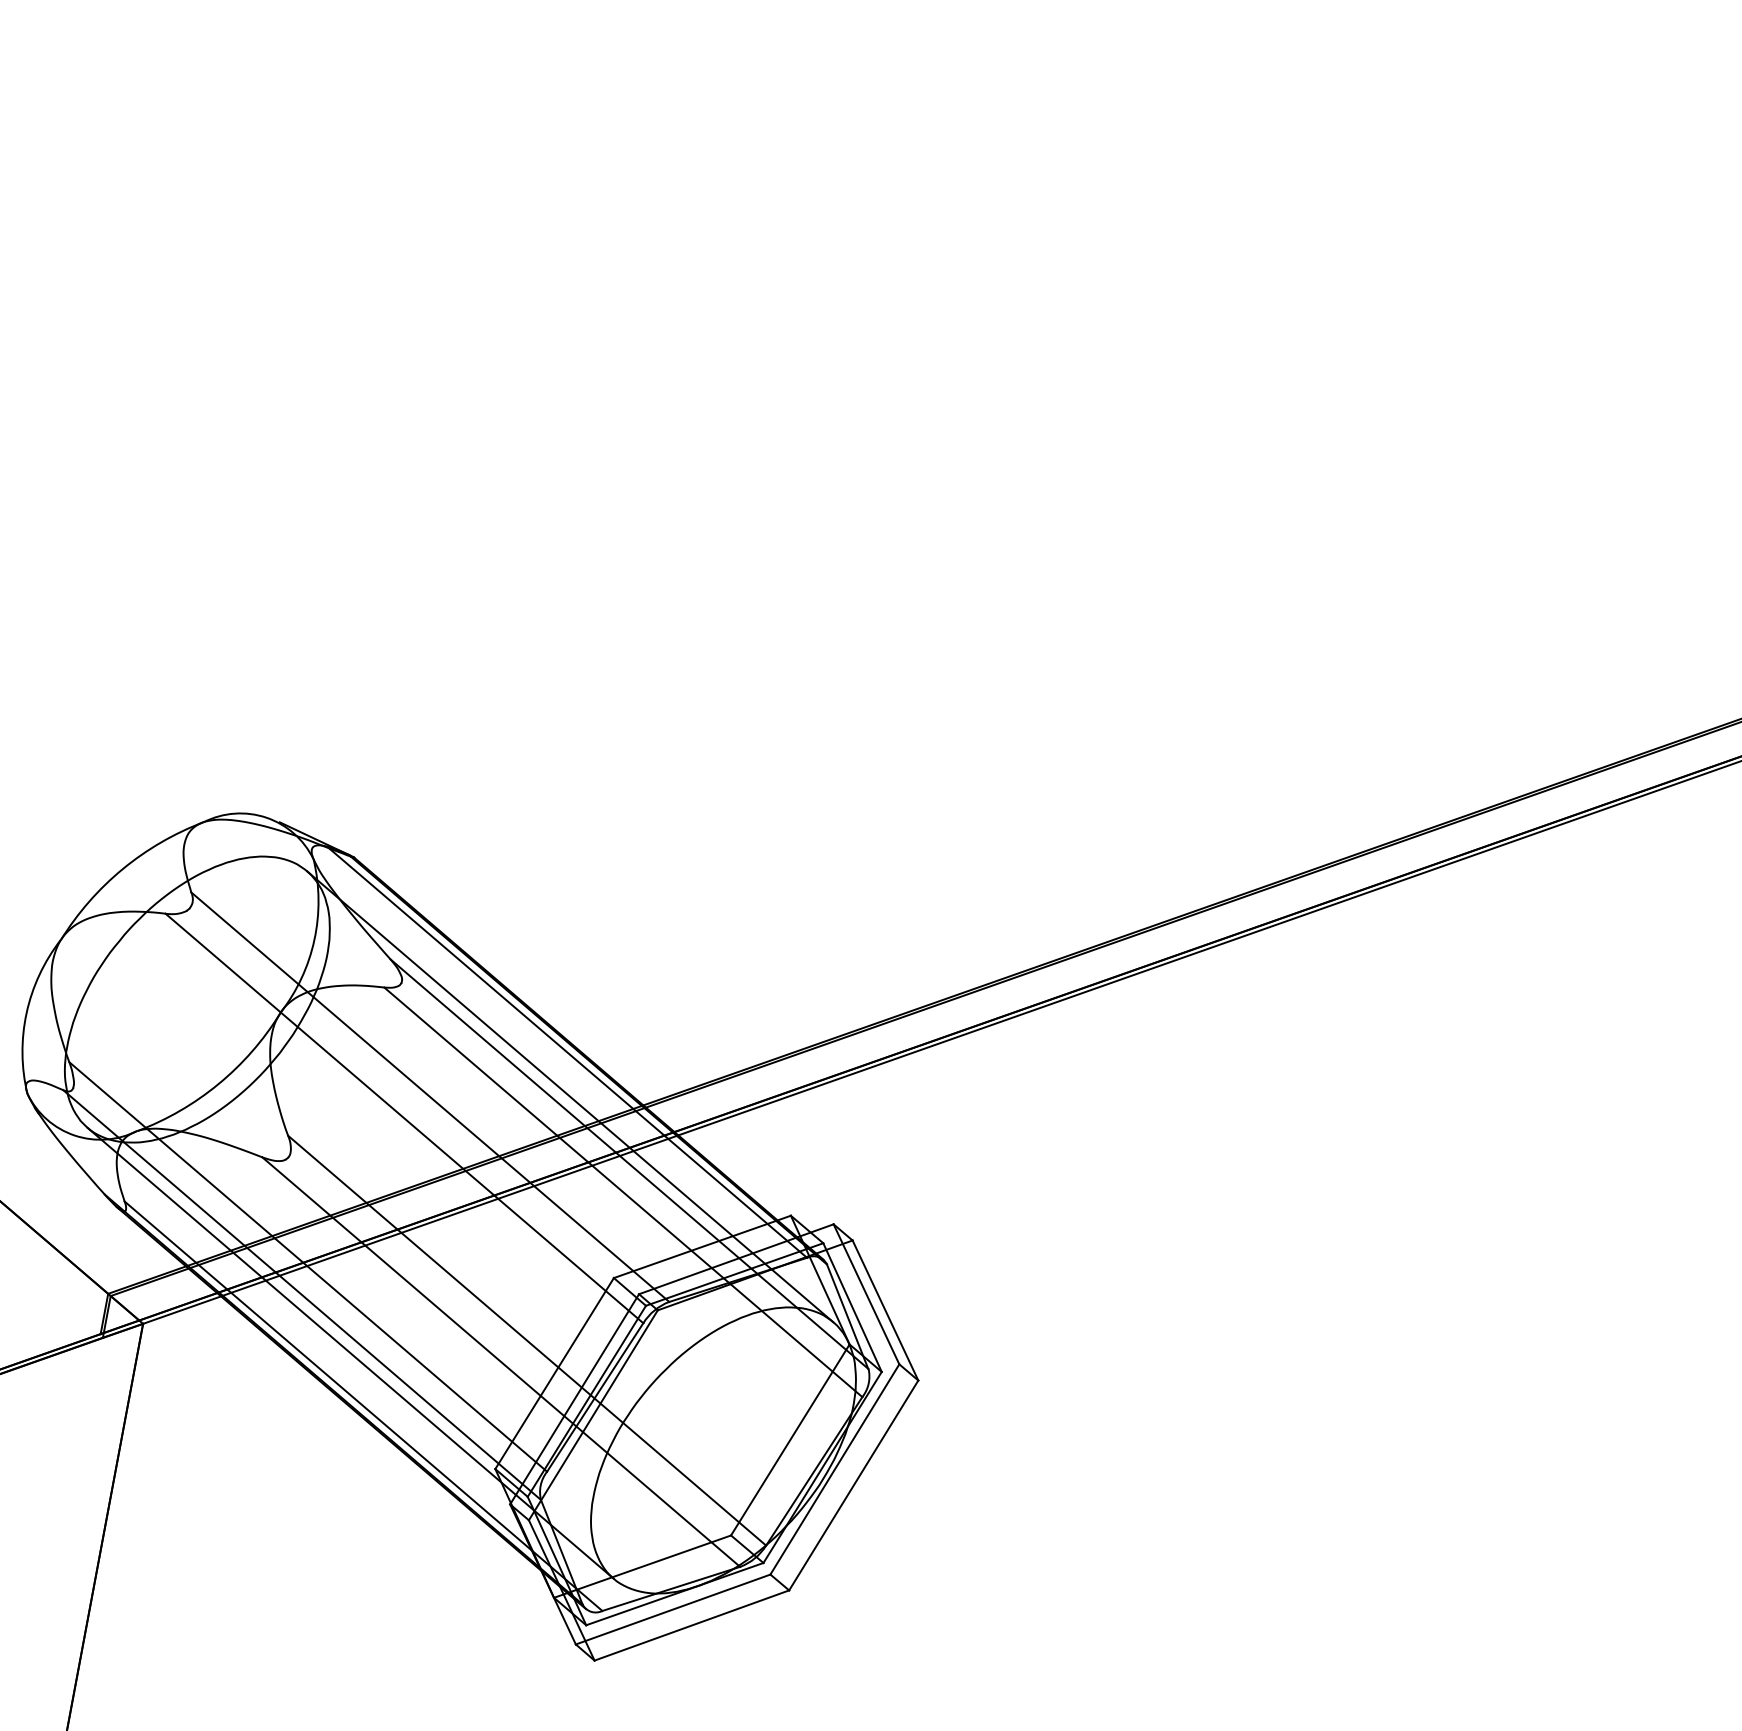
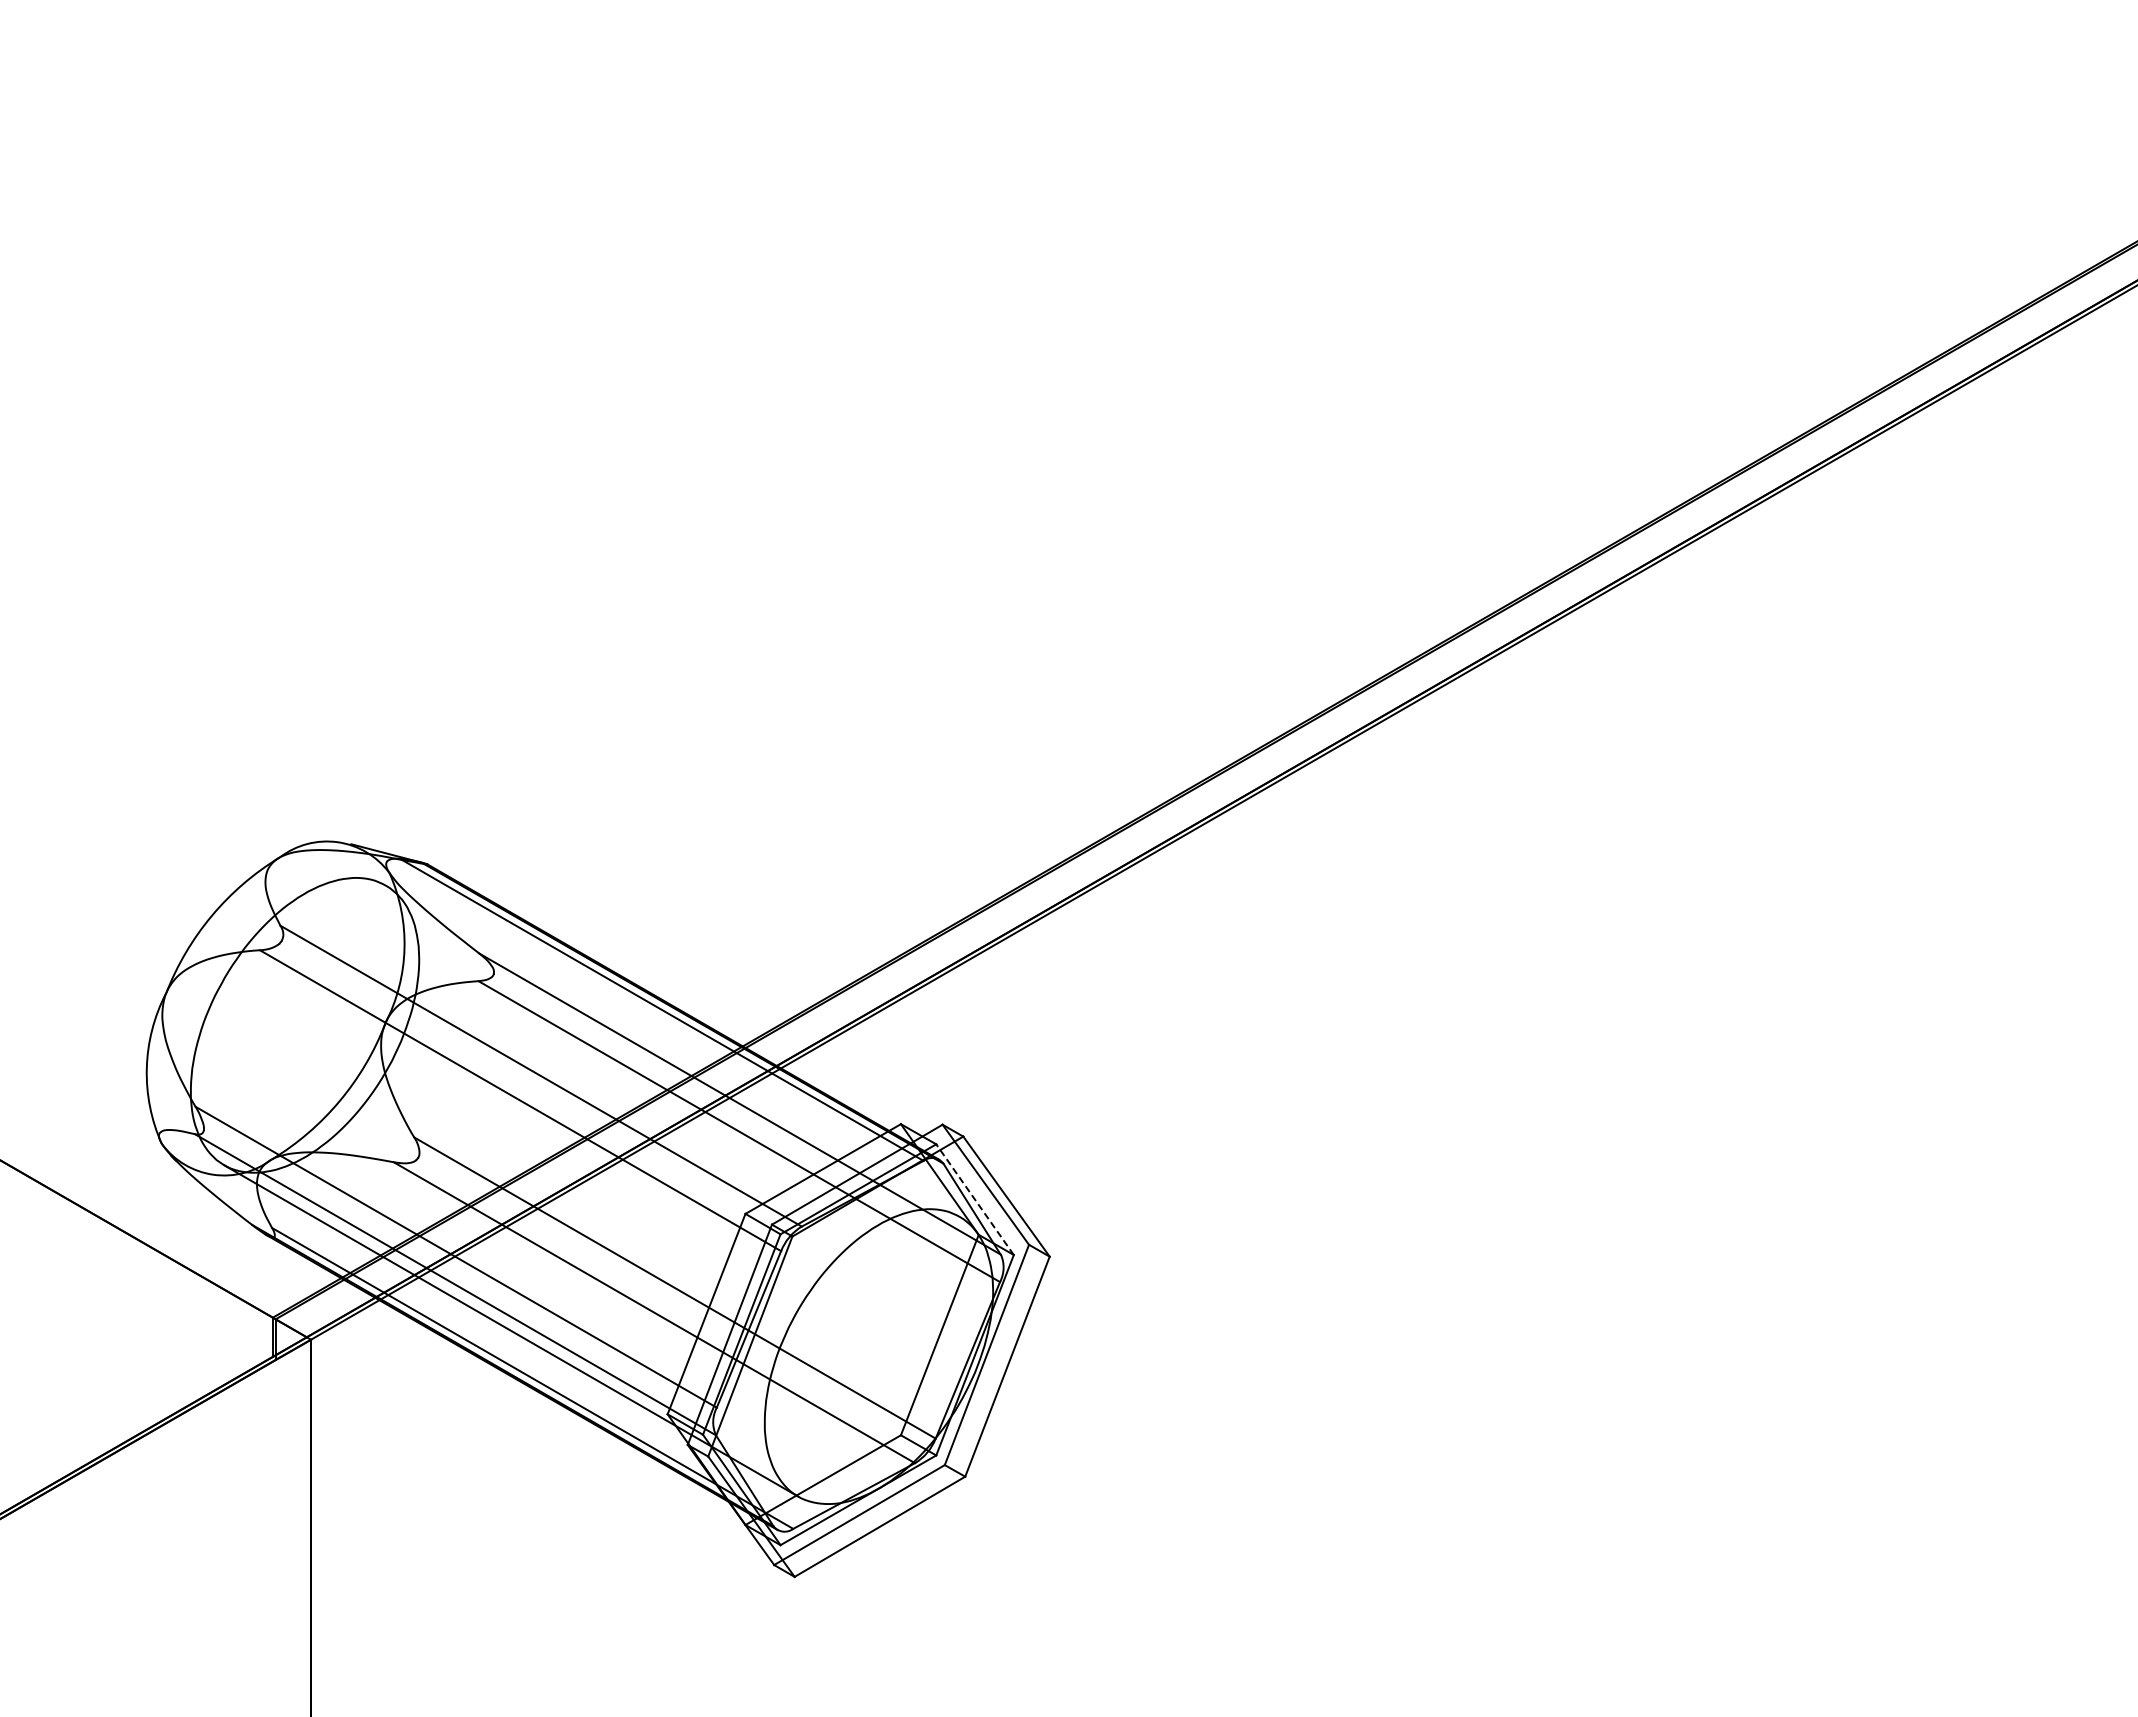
line: (570, 1096) -> (672, 1050), removed
line: (853, 1307) -> (975, 1199), solid -> dashed

